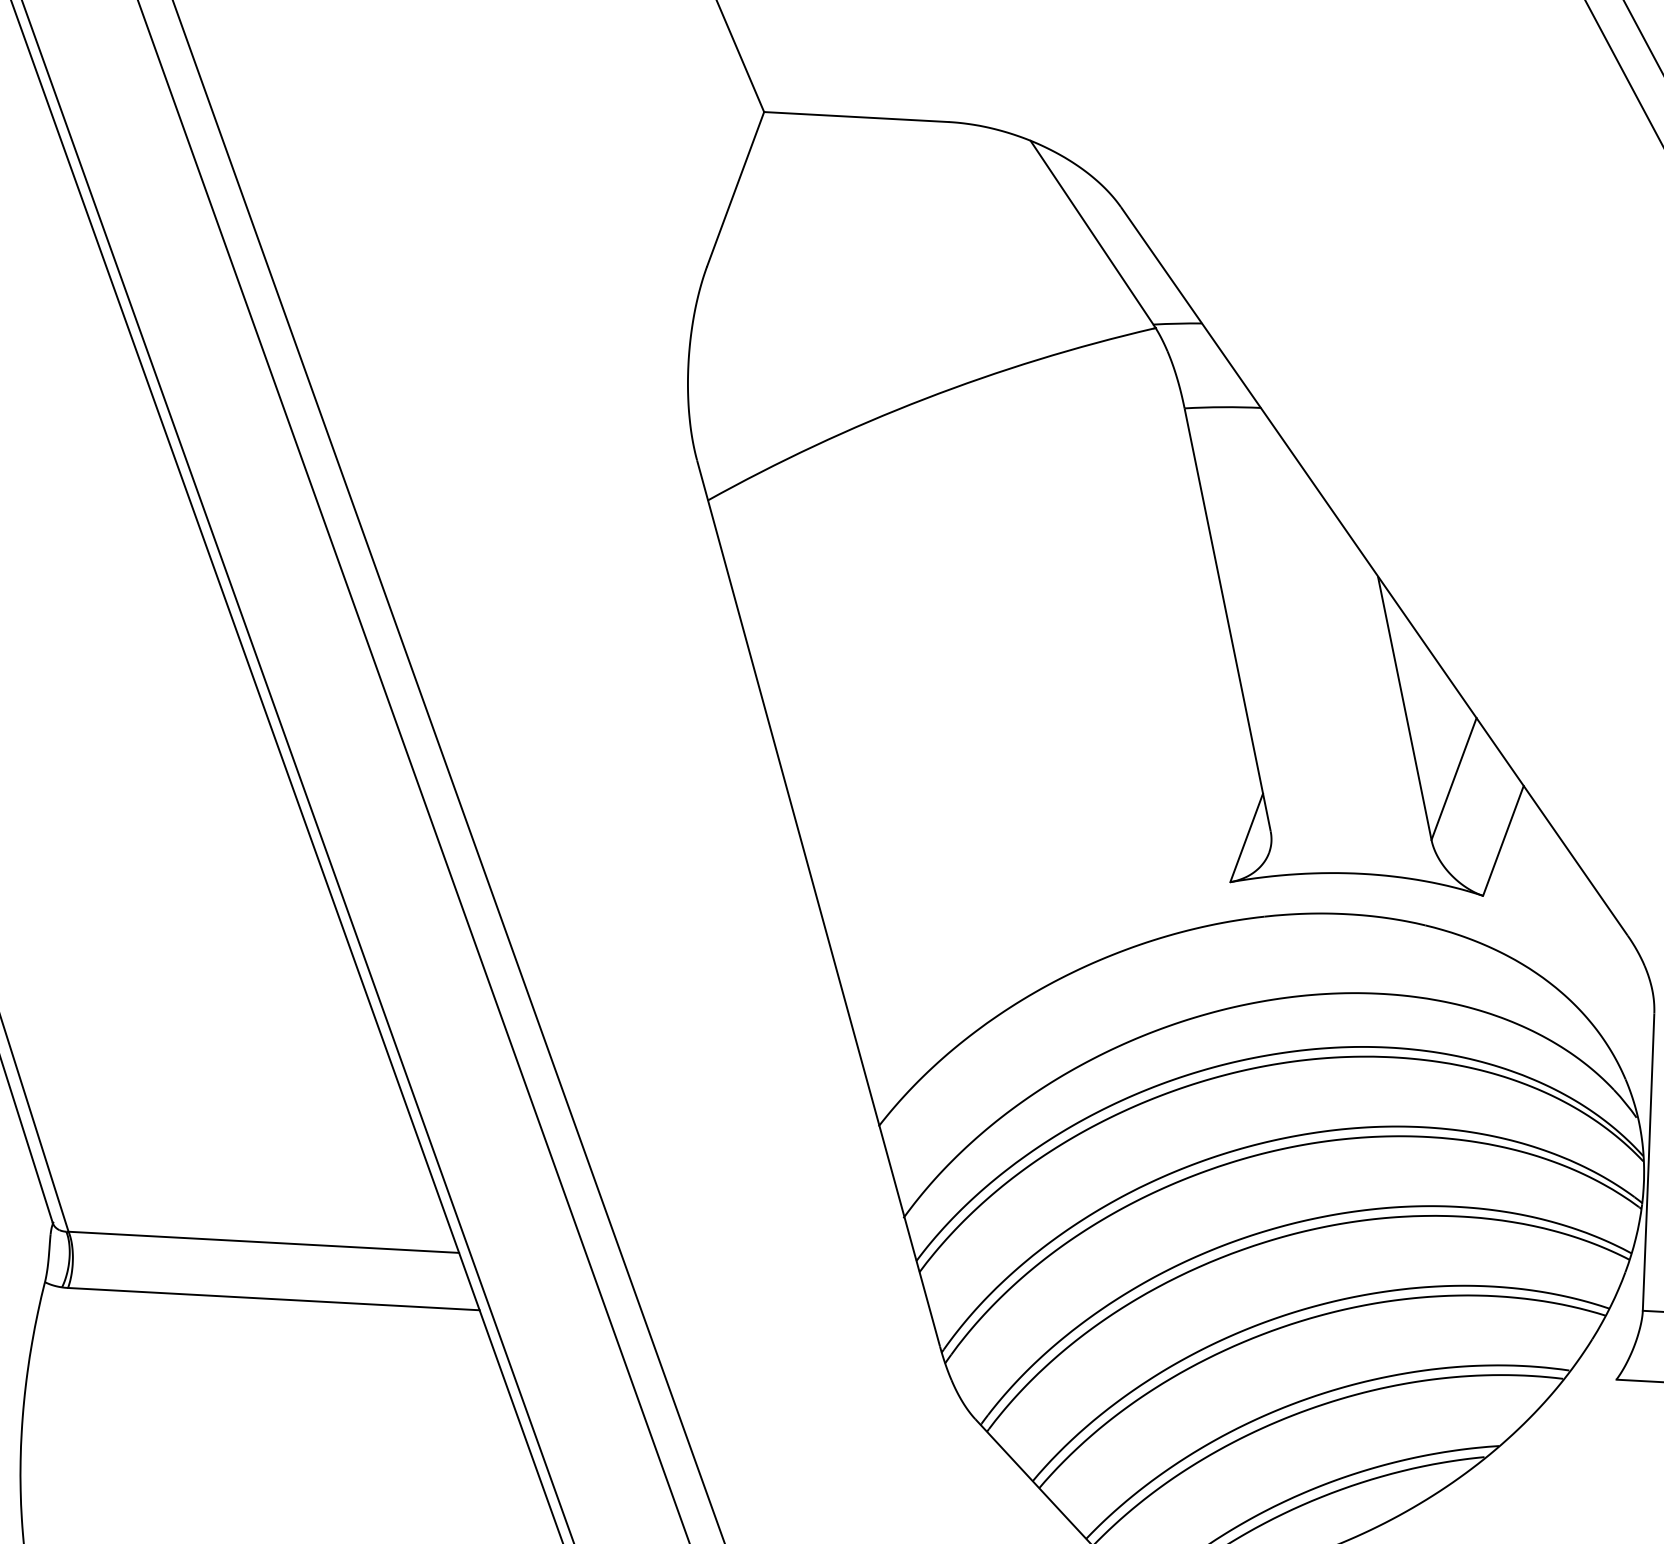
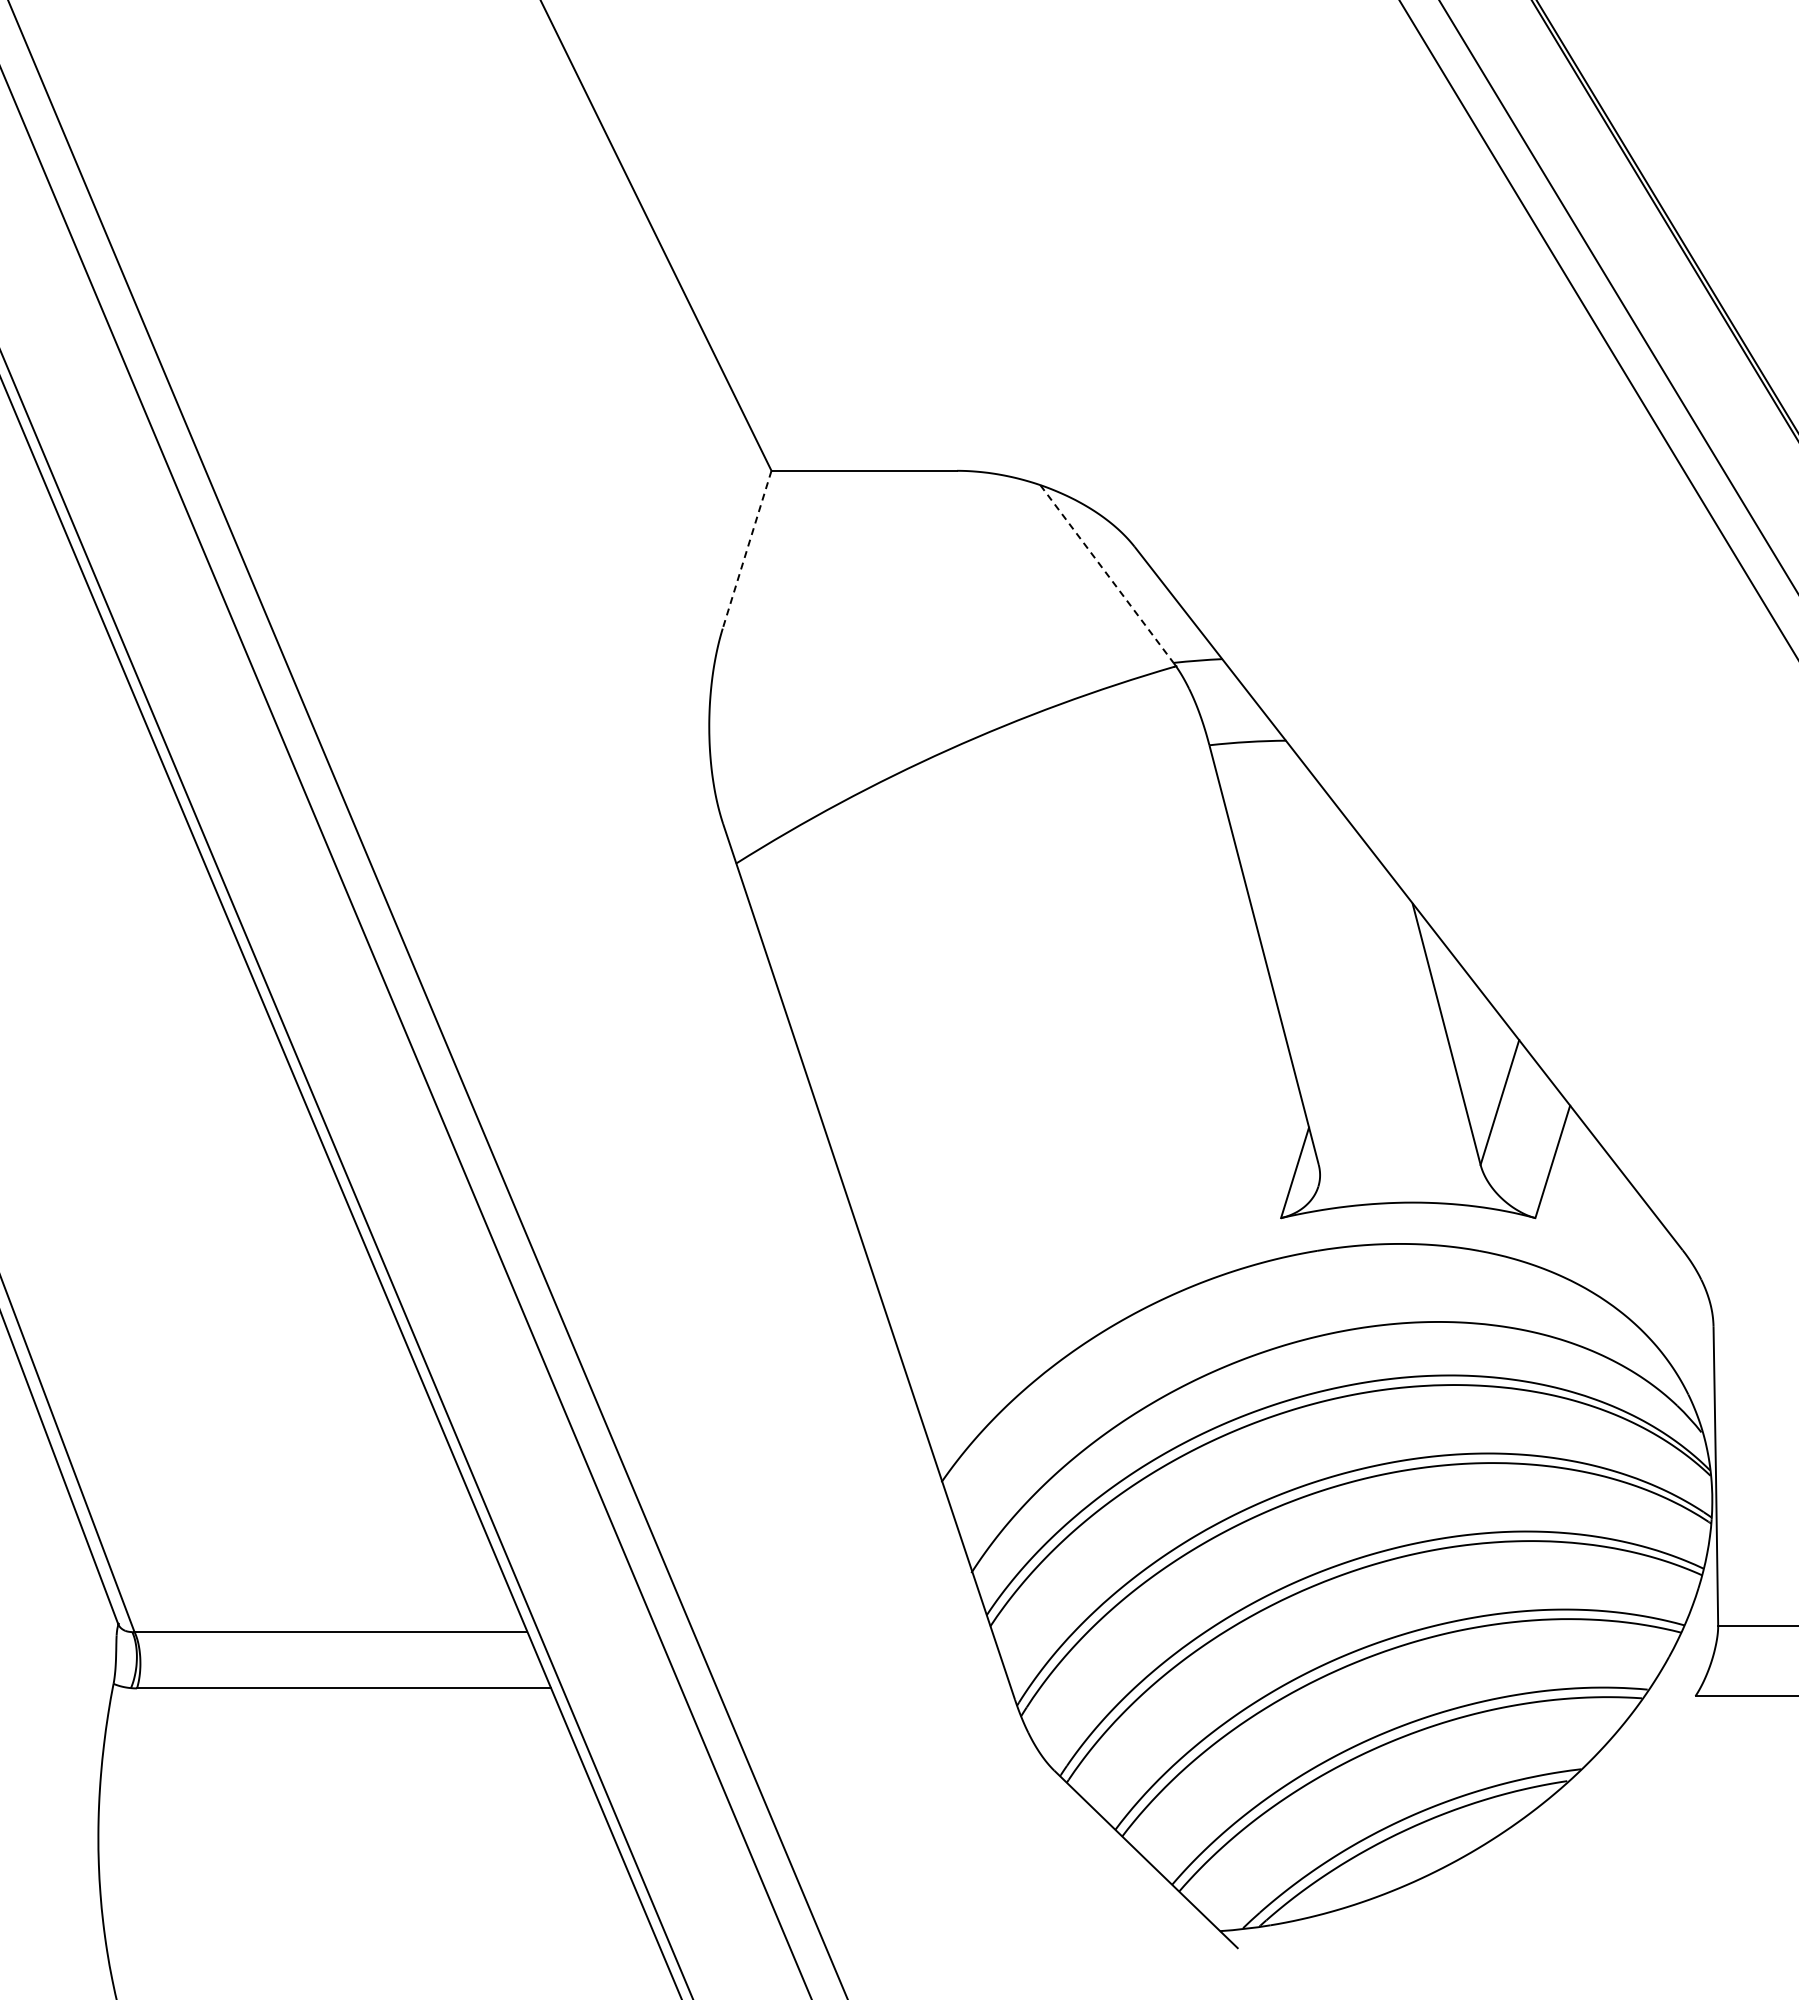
line: (736, 188) -> (747, 549), solid -> dashed
line: (1092, 233) -> (1107, 574), solid -> dashed

